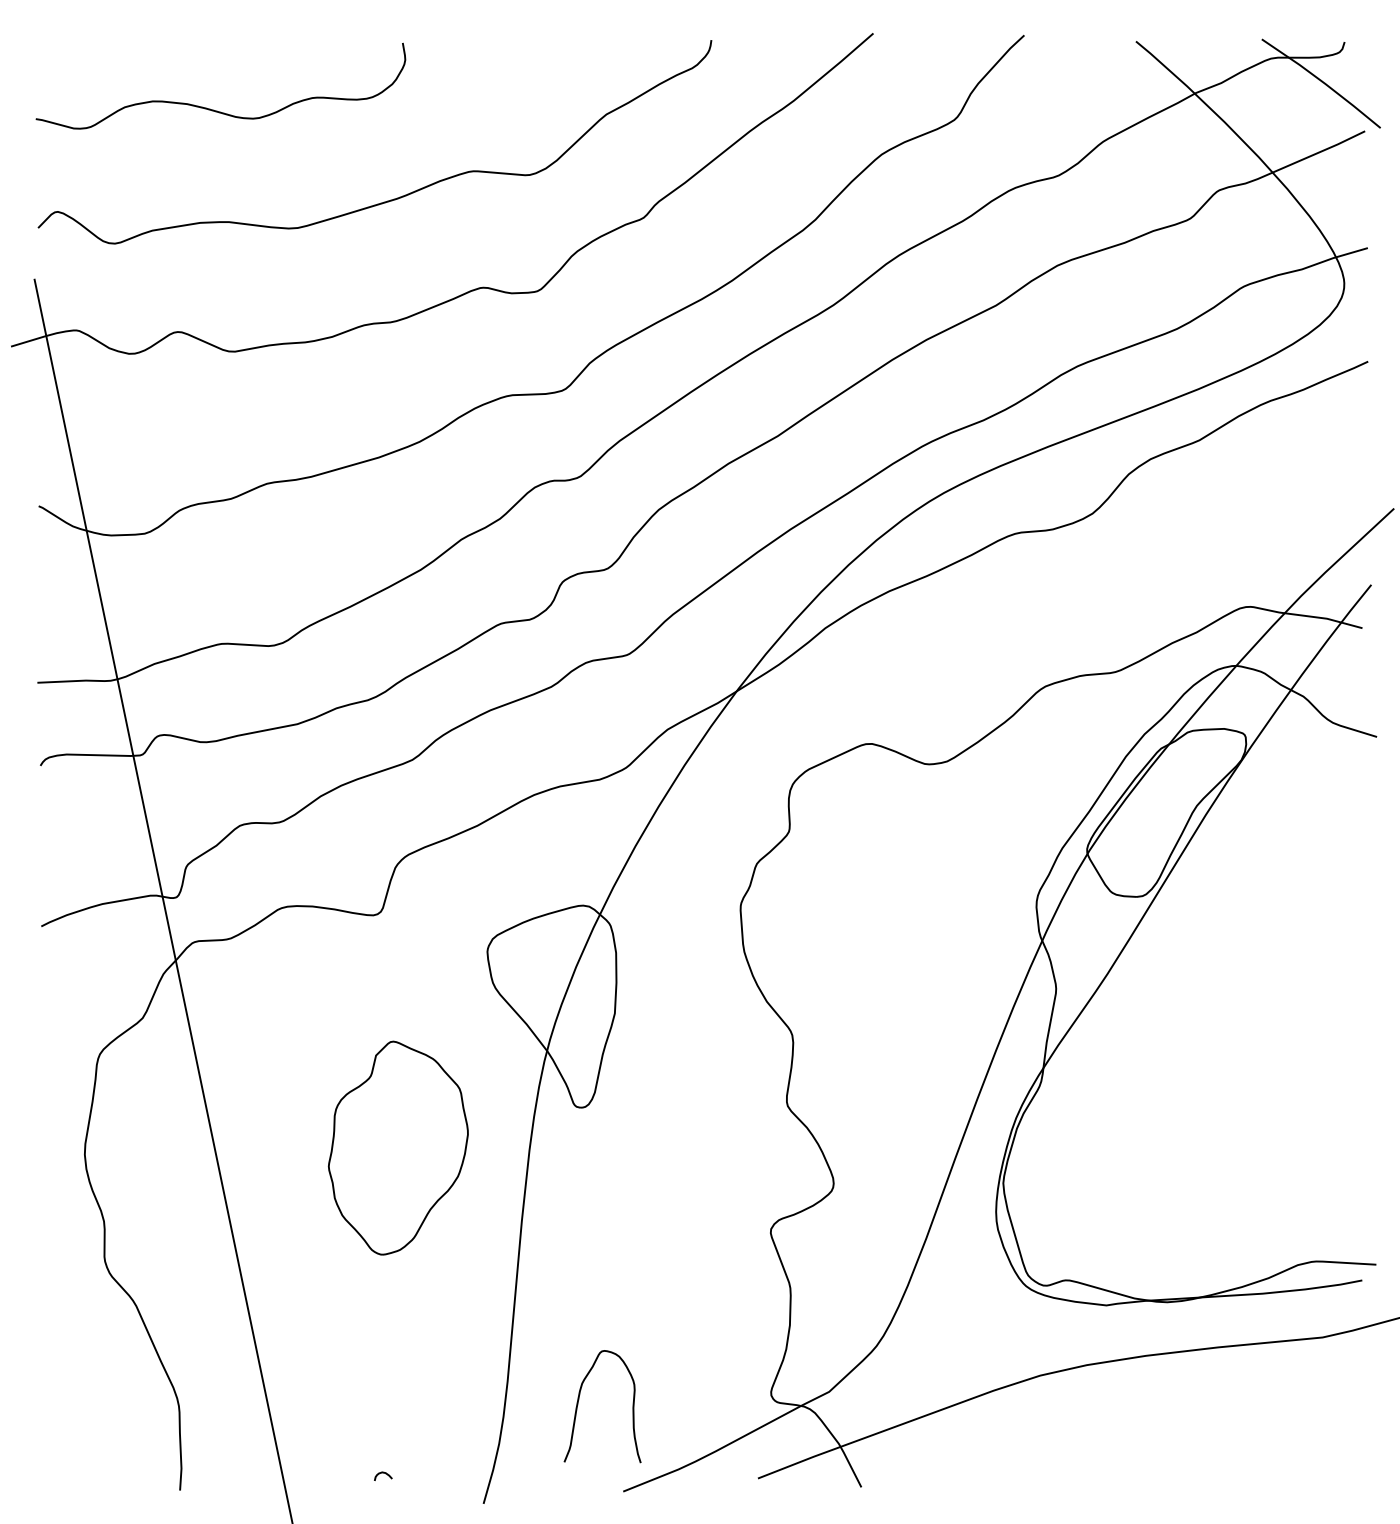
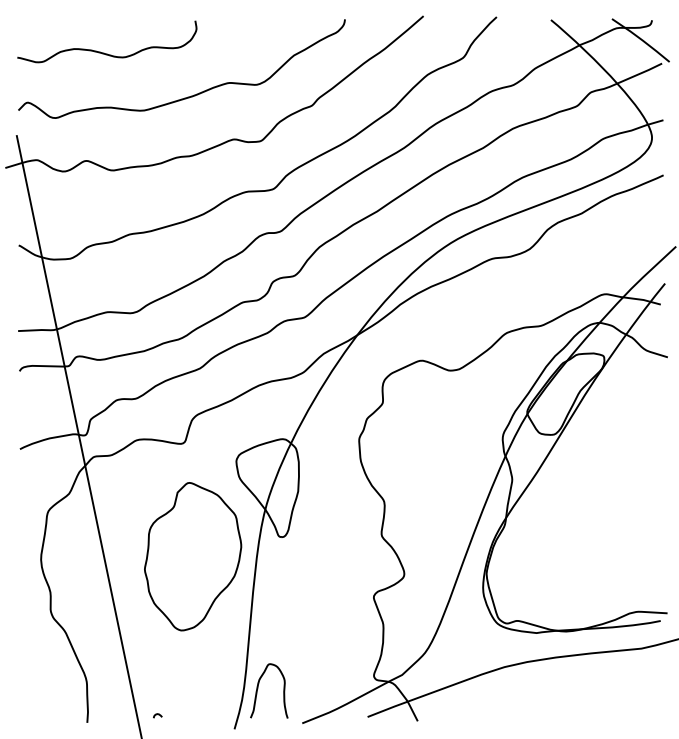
part: (398, 1147) -> (193, 556), size x1.43
curve: (580, 1401) -> (258, 688), moved
curve: (382, 1475) -> (157, 715), moved

